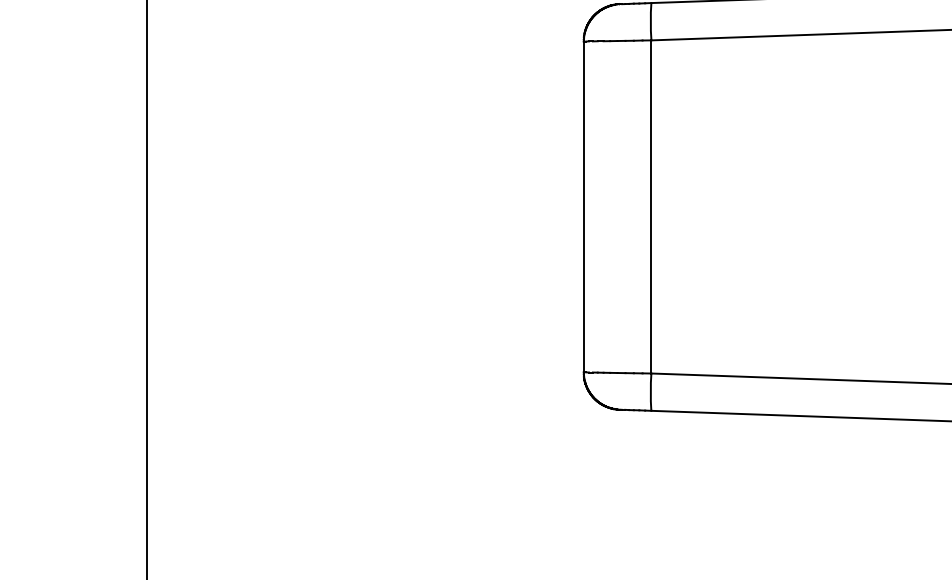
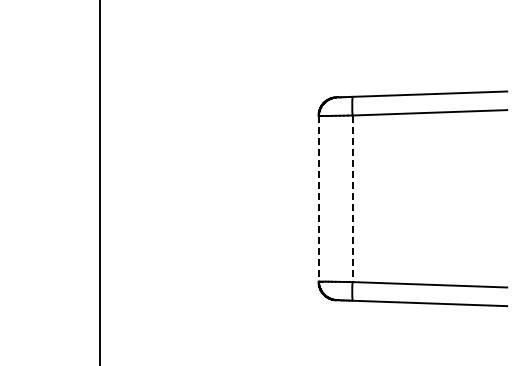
line: (583, 206) -> (318, 198), solid -> dashed
line: (651, 208) -> (352, 199), solid -> dashed

